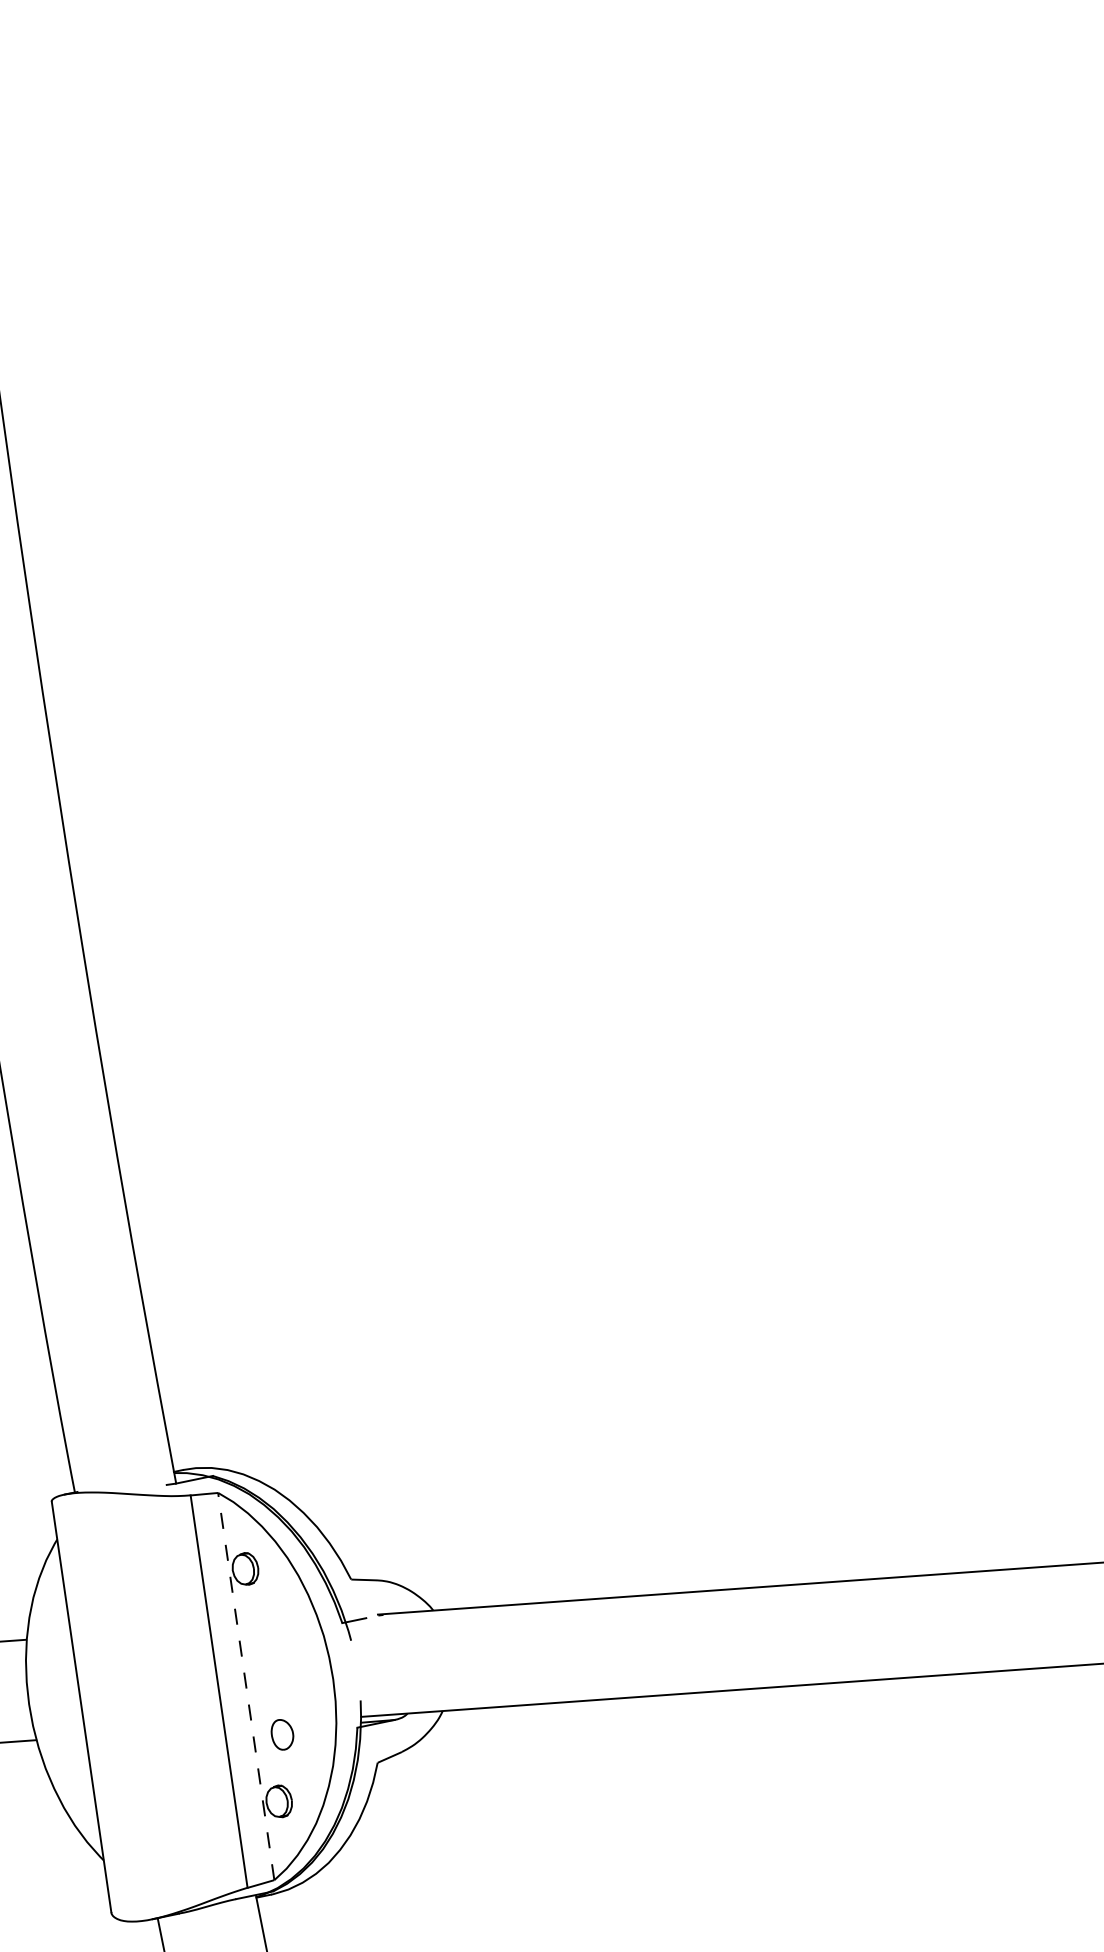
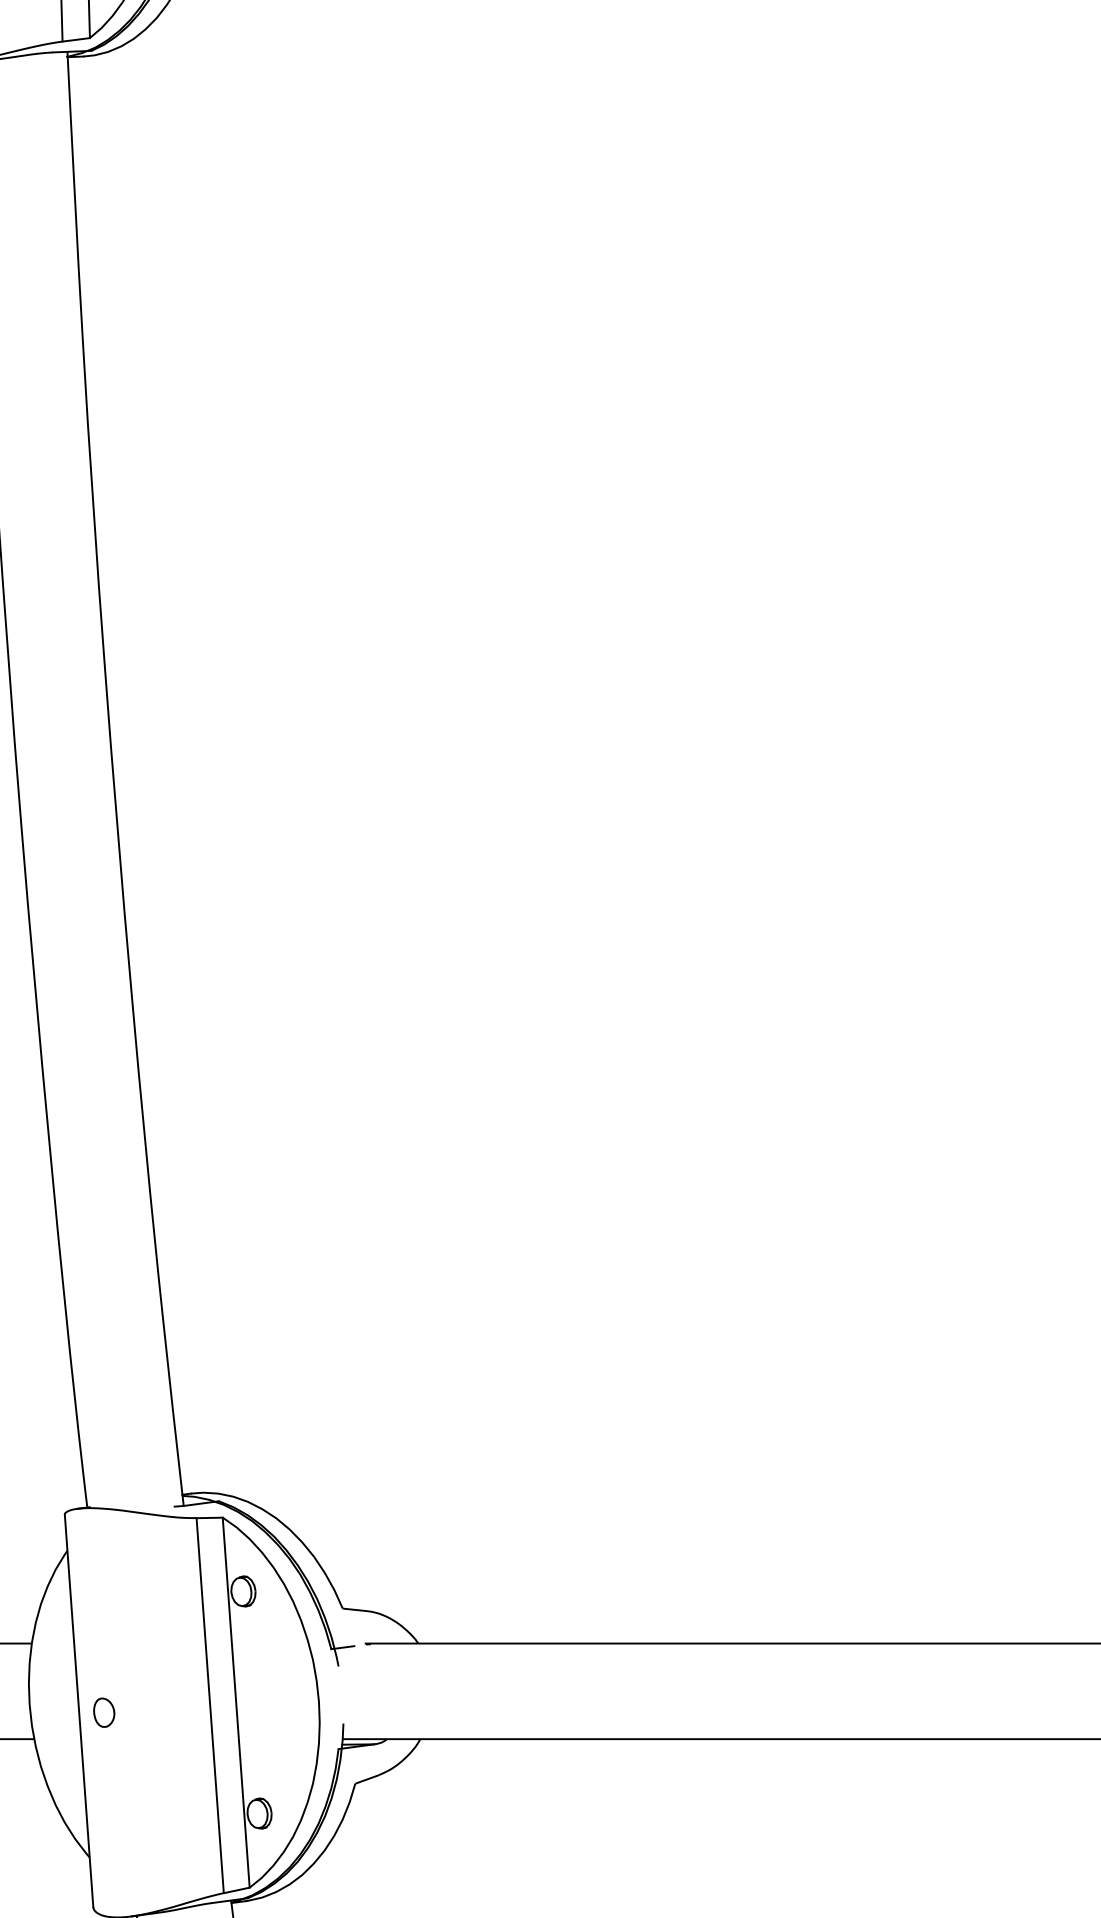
line: (246, 1686) -> (236, 1702), dashed -> solid
part: (282, 1734) -> (104, 1712), moved

